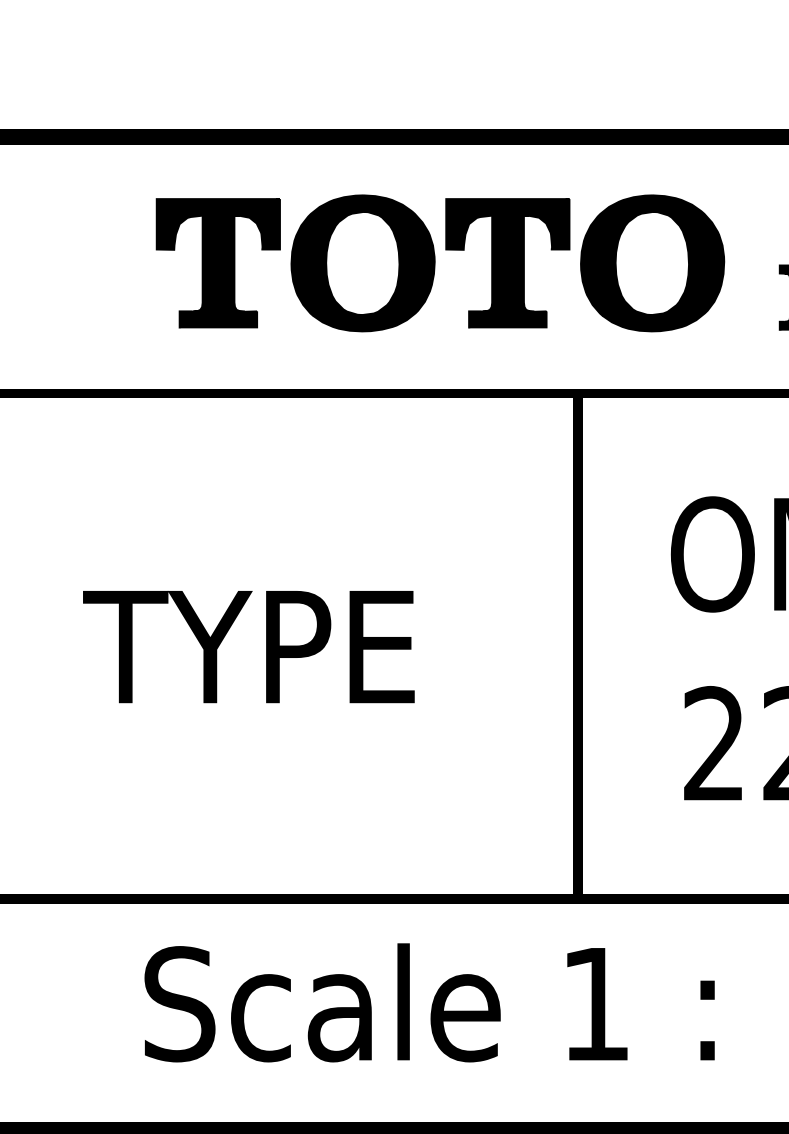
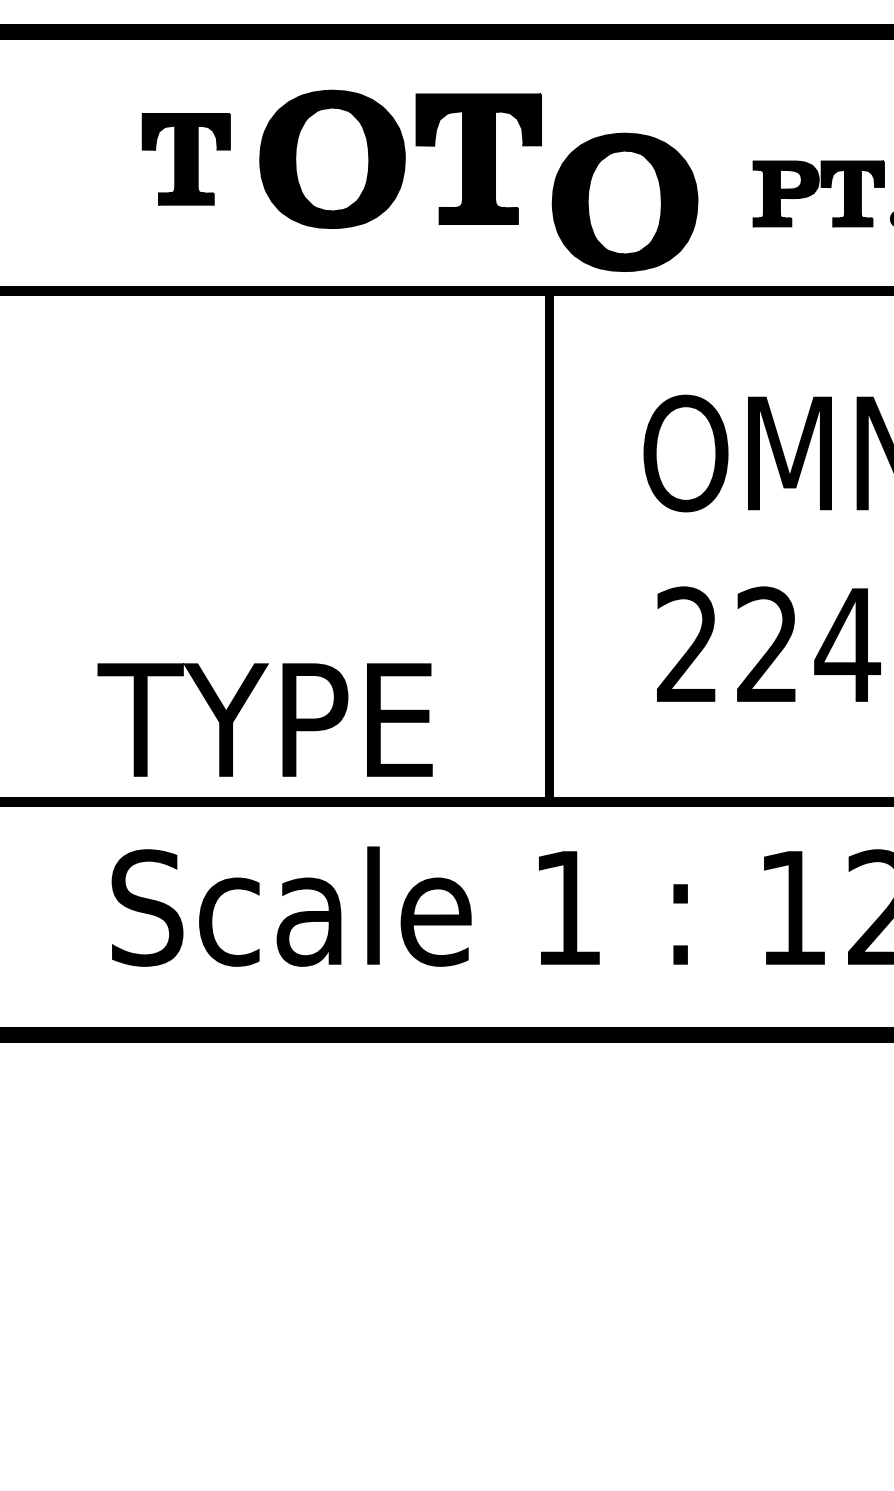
part: (652, 262) -> (624, 201), moved
part: (218, 263) -> (186, 159), size x0.7
text: (248, 646) -> (264, 719), moved

